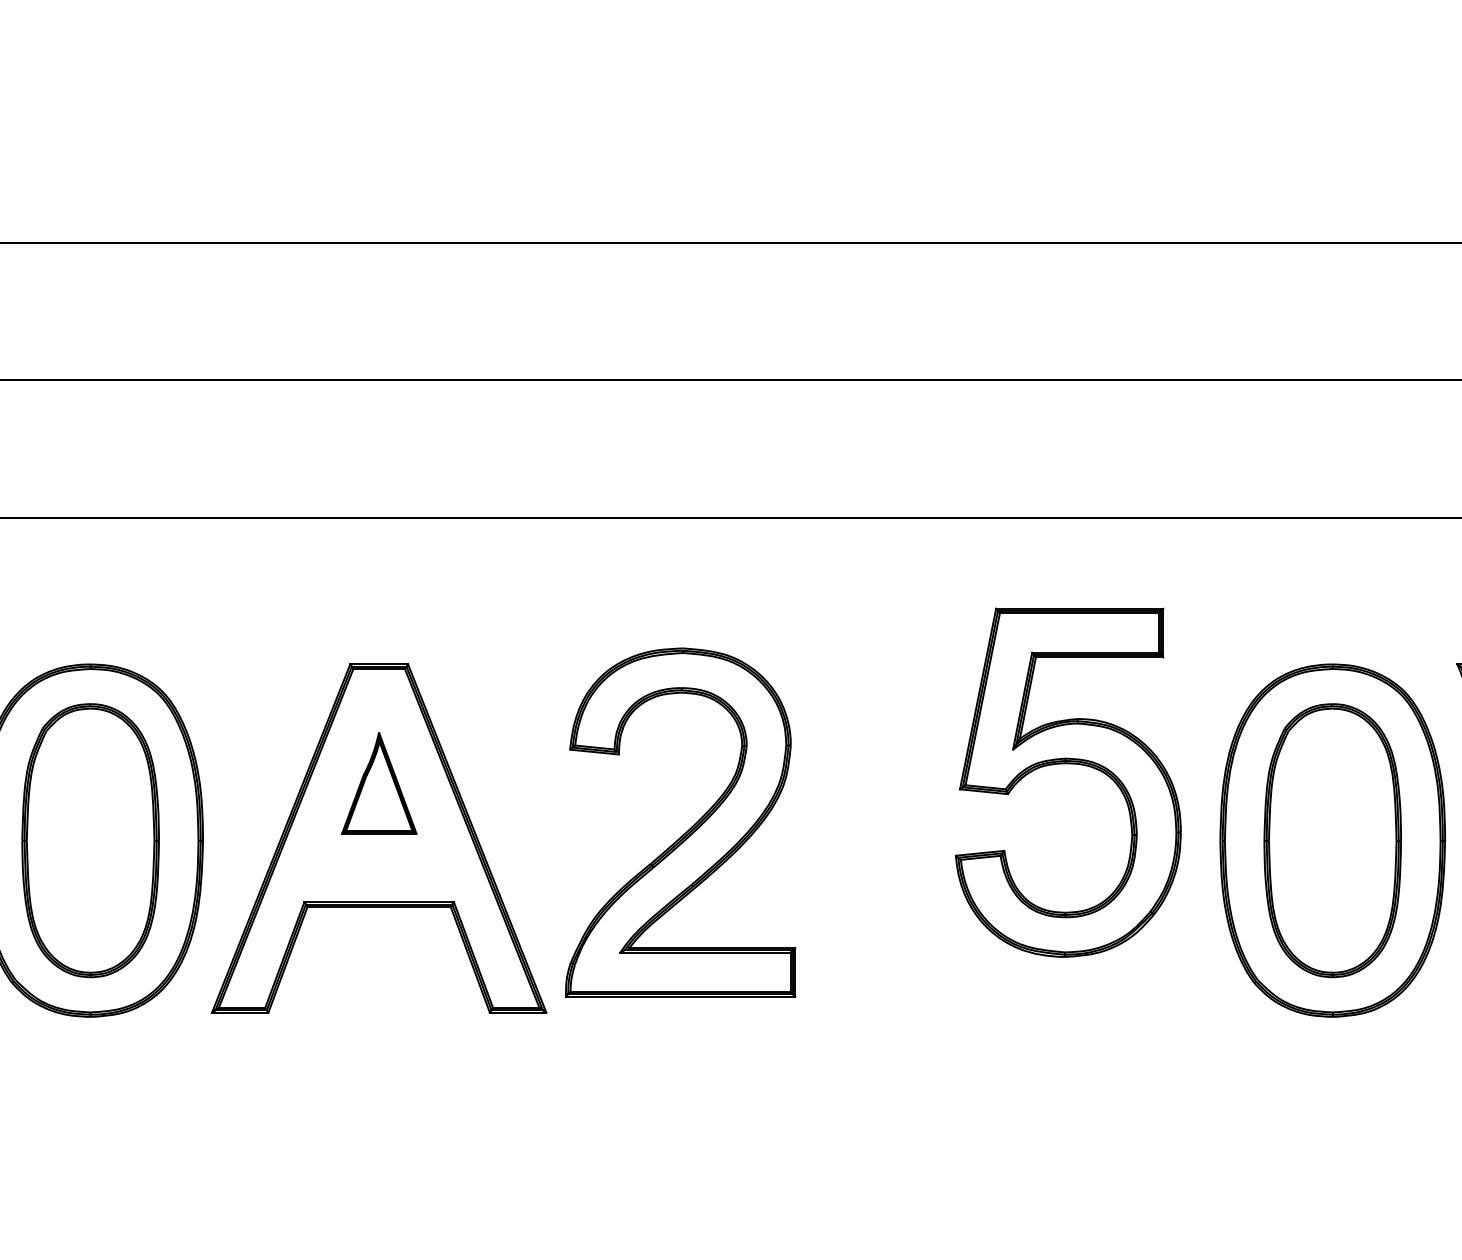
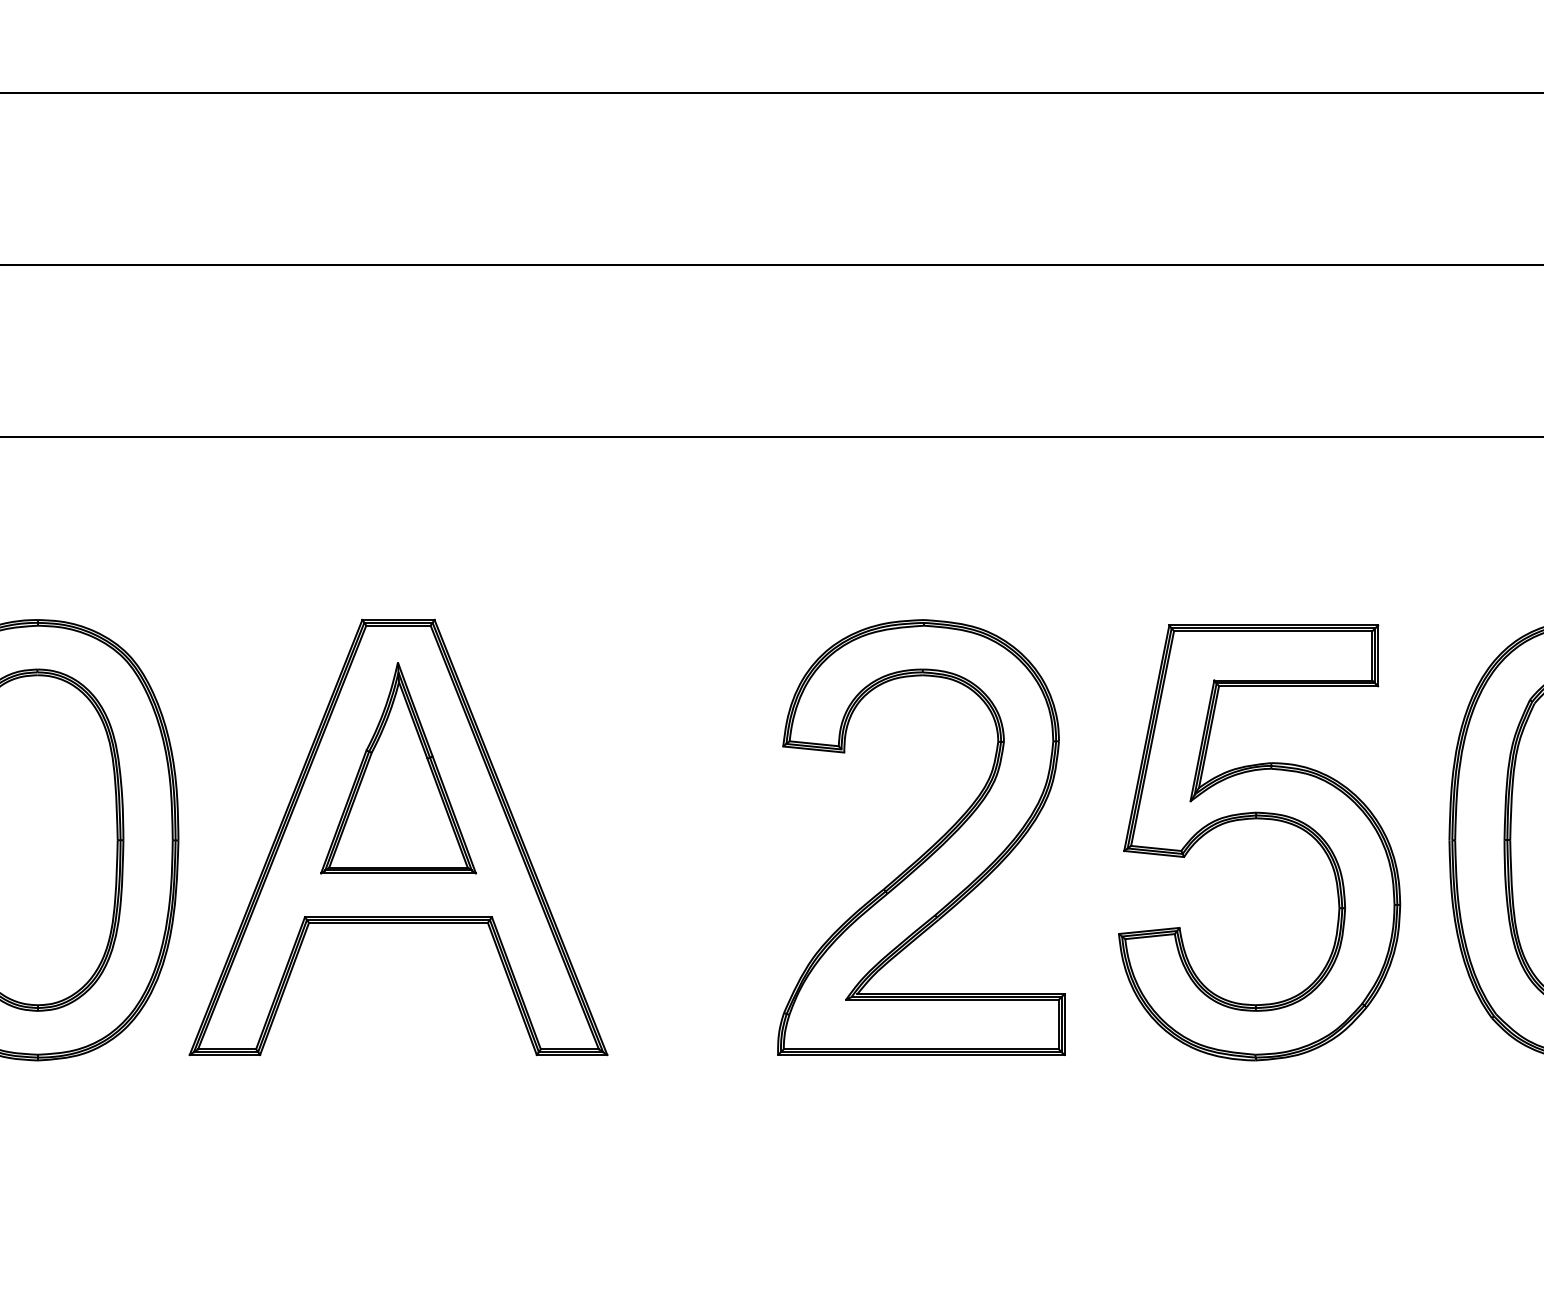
part: (1067, 764) -> (1258, 819), moved
part: (379, 783) -> (398, 768), size x1.67
part: (688, 829) -> (931, 846), moved

